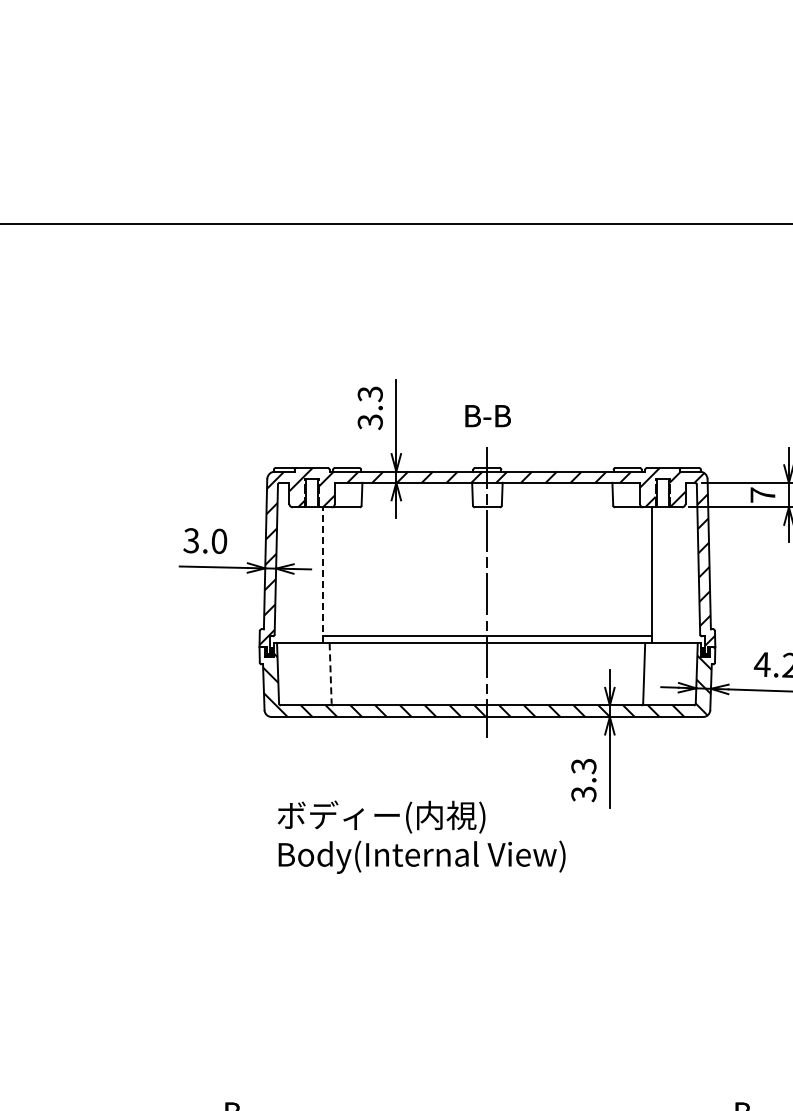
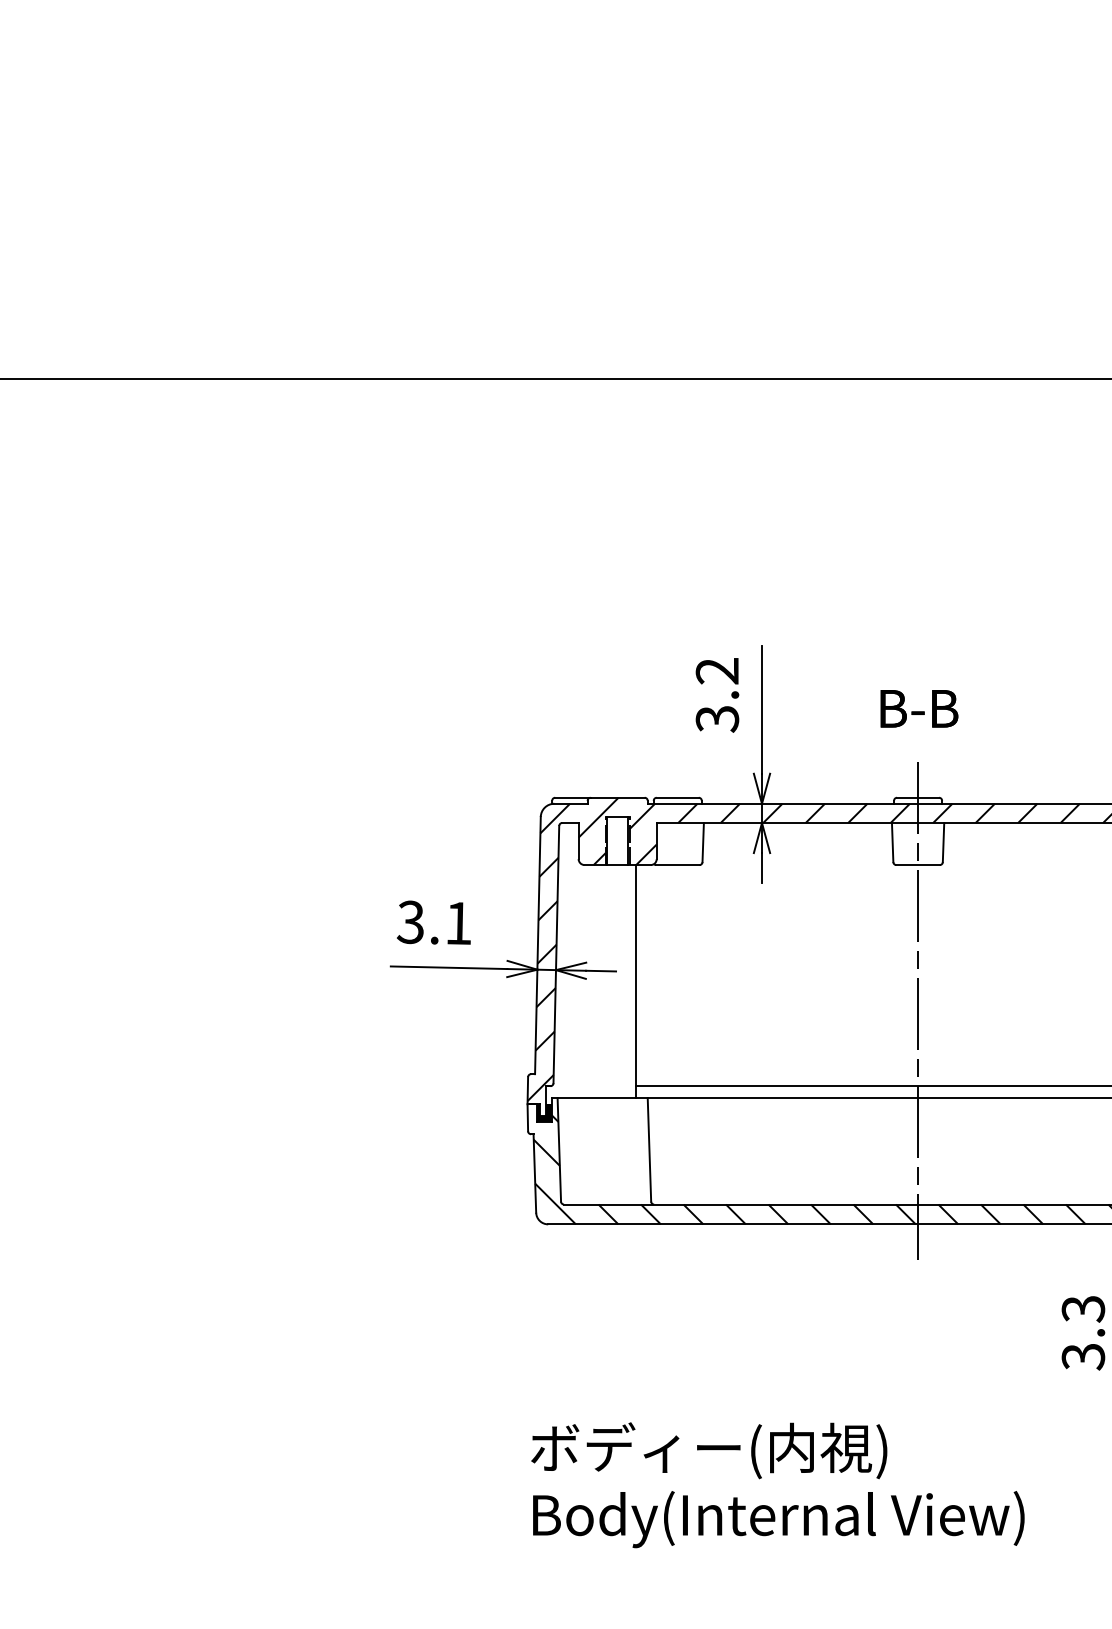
text: (370, 394) -> (717, 671), 3.3 -> 3.2
text: (219, 540) -> (458, 921), 3.0 -> 3.1
line: (322, 574) -> (635, 980), dashed -> solid
line: (330, 674) -> (649, 1151), dashed -> solid
text: (421, 836) -> (777, 1483), moved

